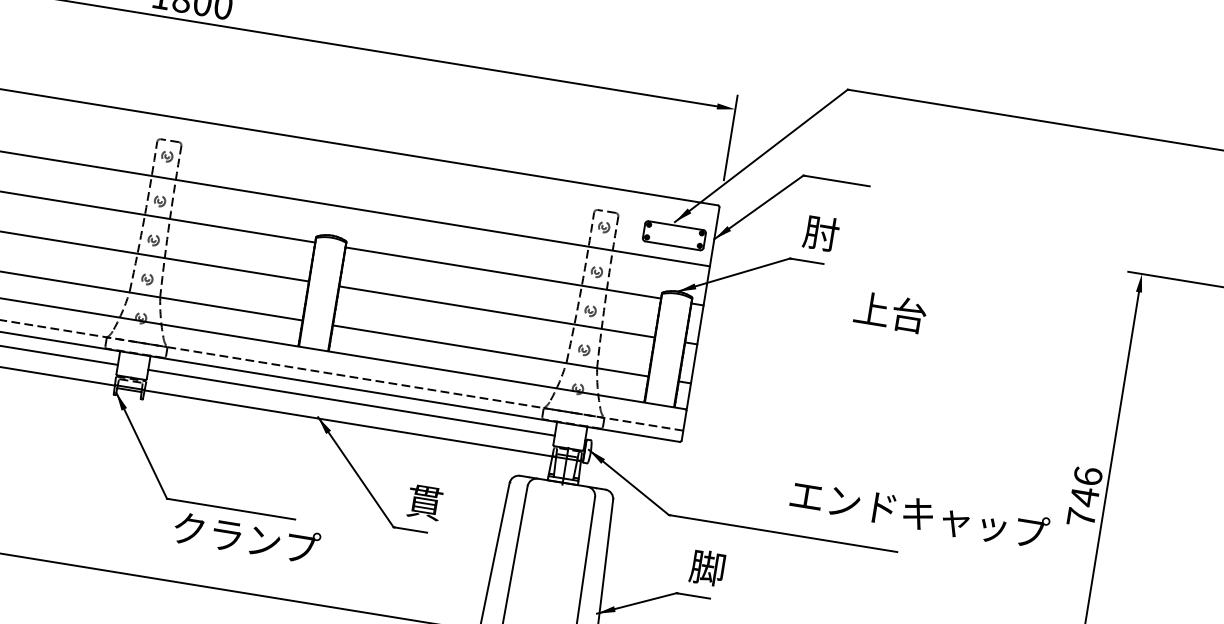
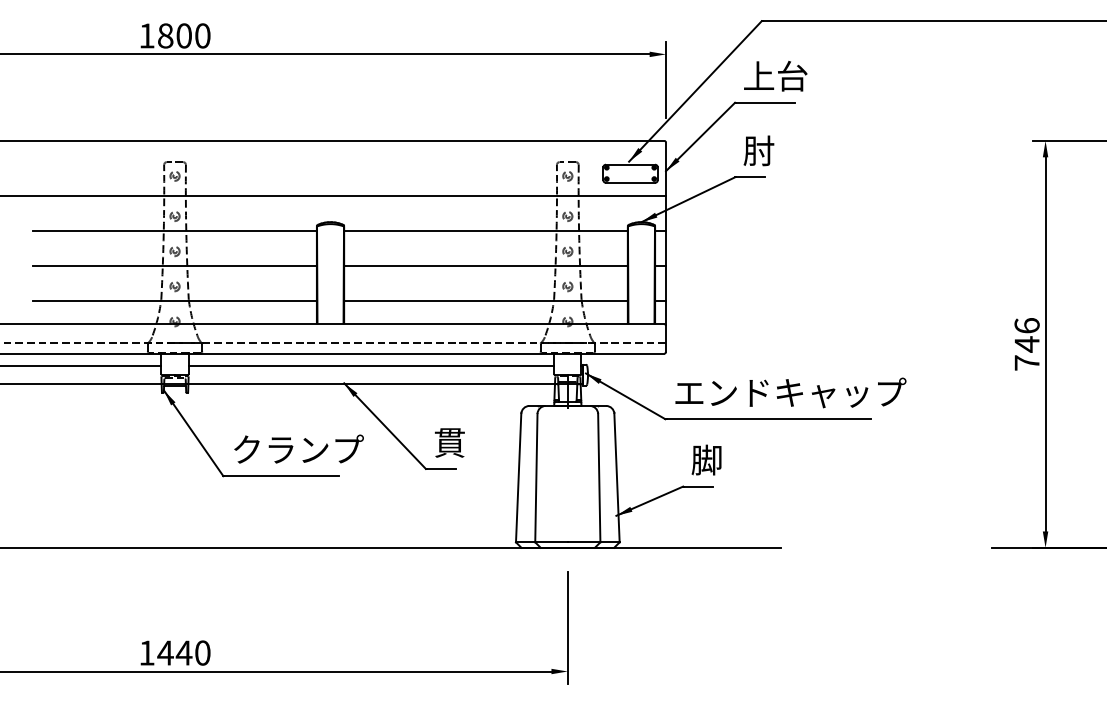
text: (890, 312) -> (775, 76), moved
text: (919, 513) -> (790, 392), moved
text: (246, 537) -> (298, 448), moved

